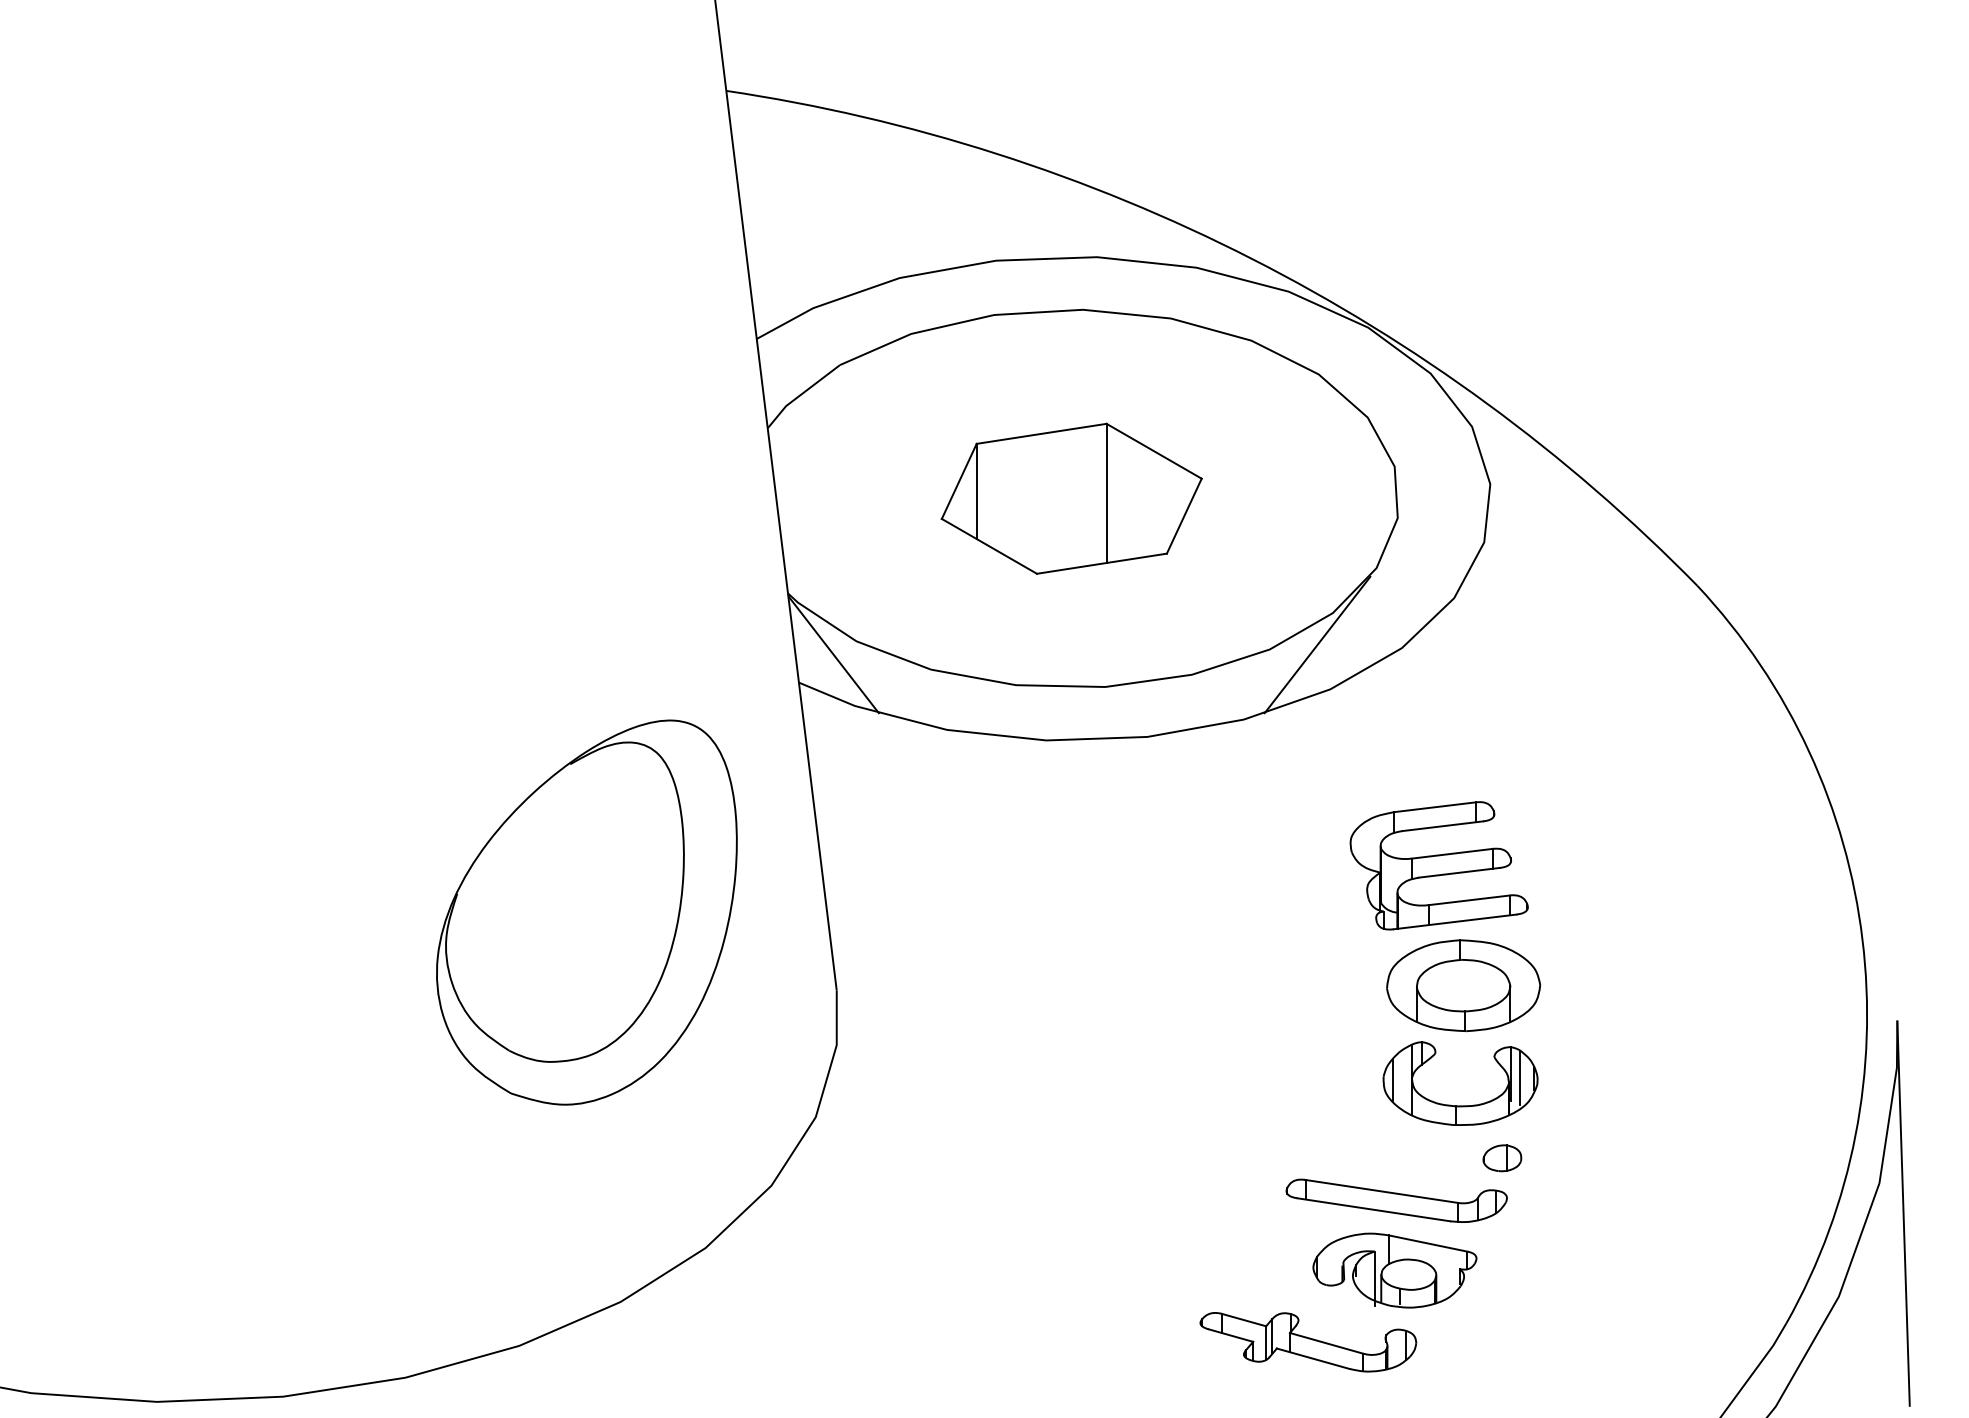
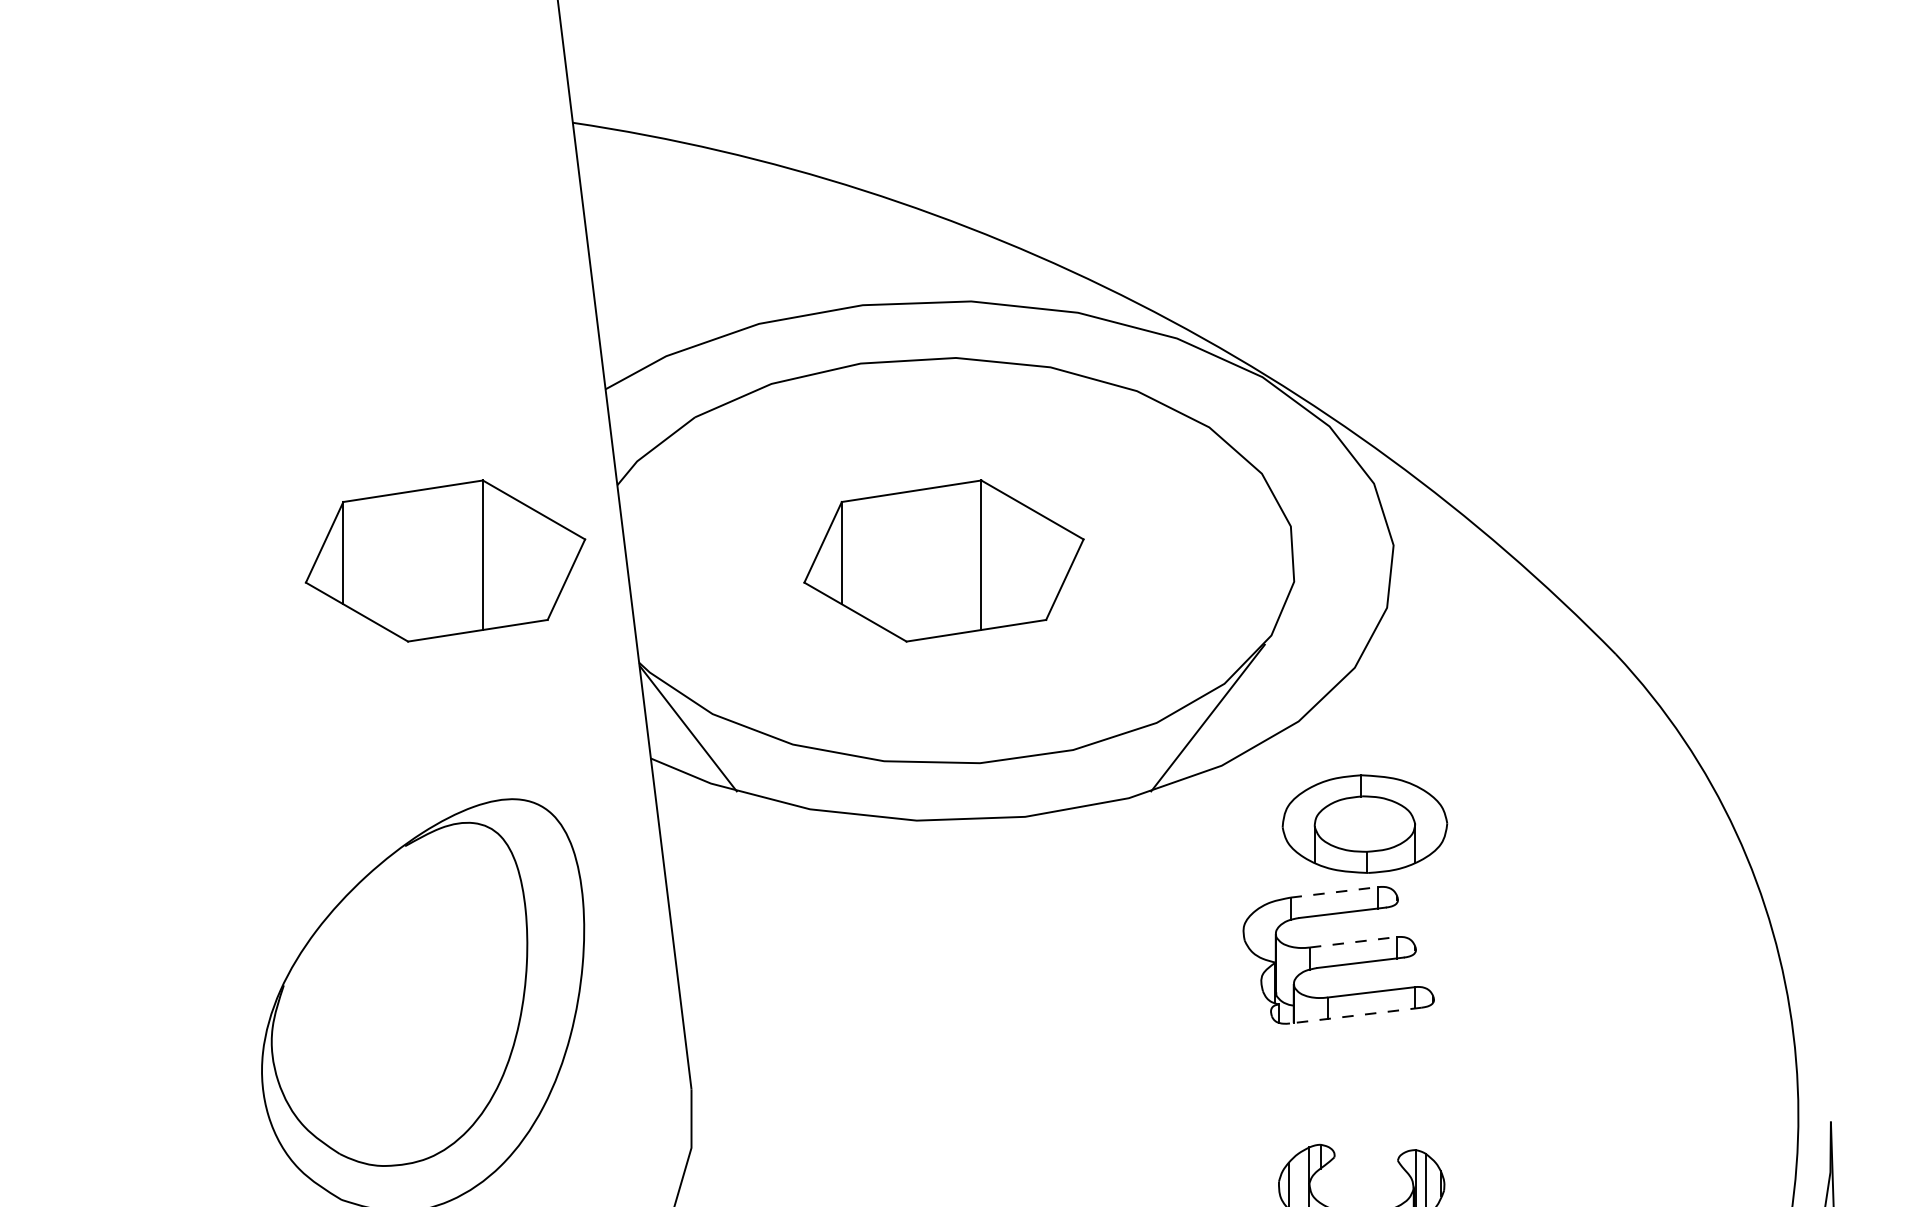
part: (607, 498) -> (445, 560), added
line: (1435, 807) -> (1334, 892), solid -> dashed
line: (1452, 853) -> (1353, 942), solid -> dashed
line: (1455, 921) -> (1356, 1015), solid -> dashed
part: (1463, 985) -> (1364, 823), moved

